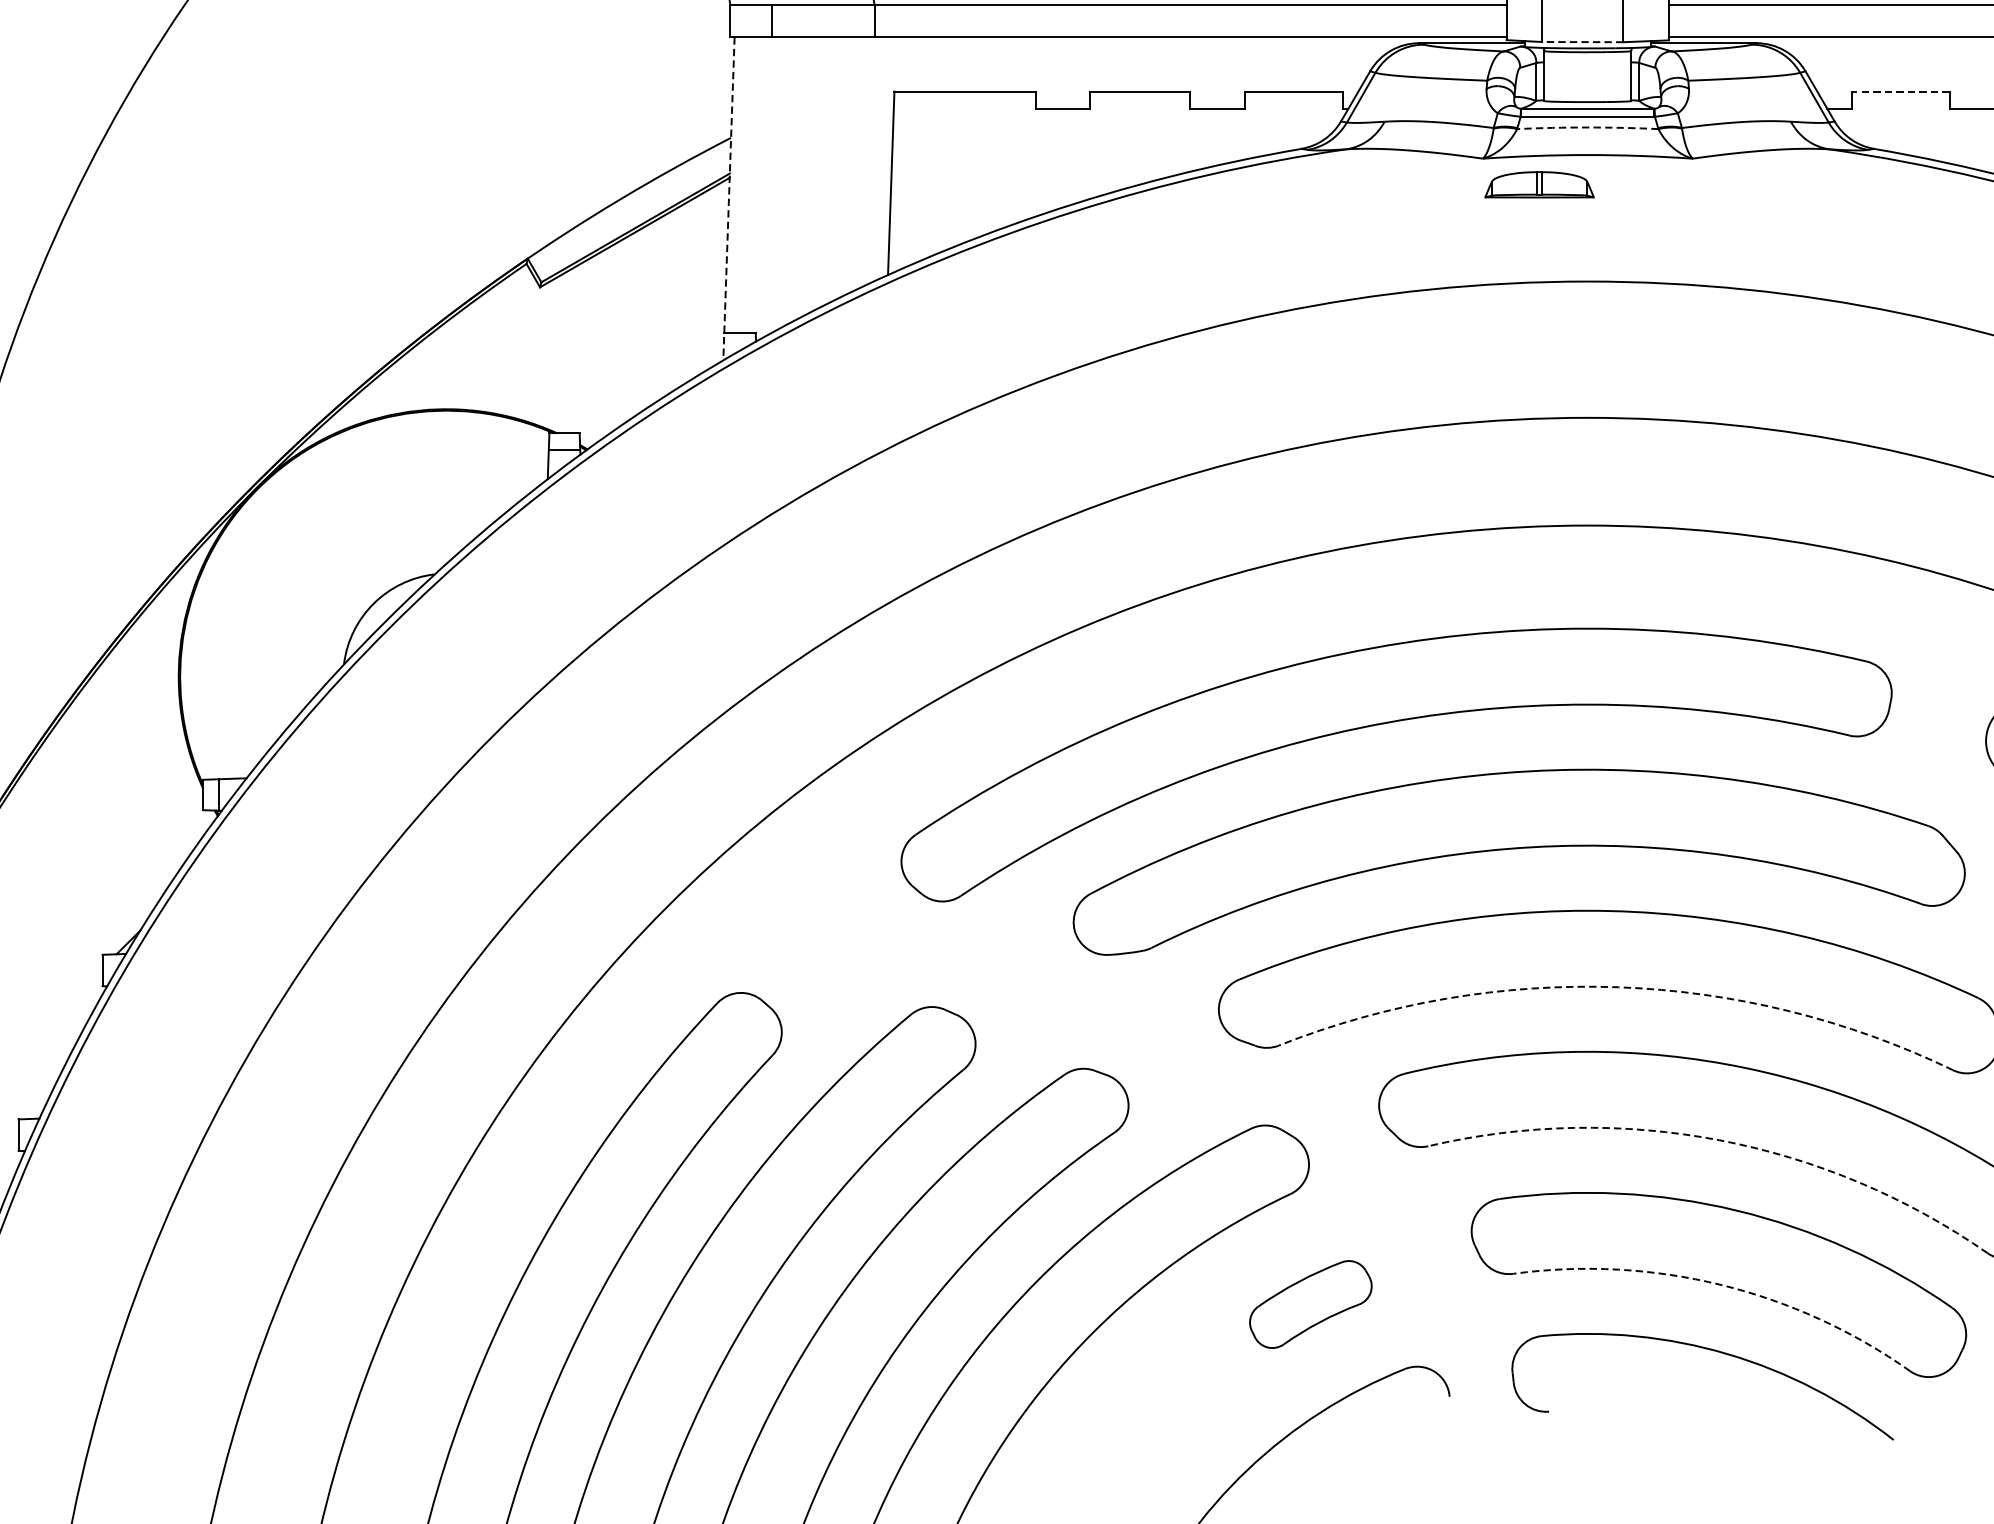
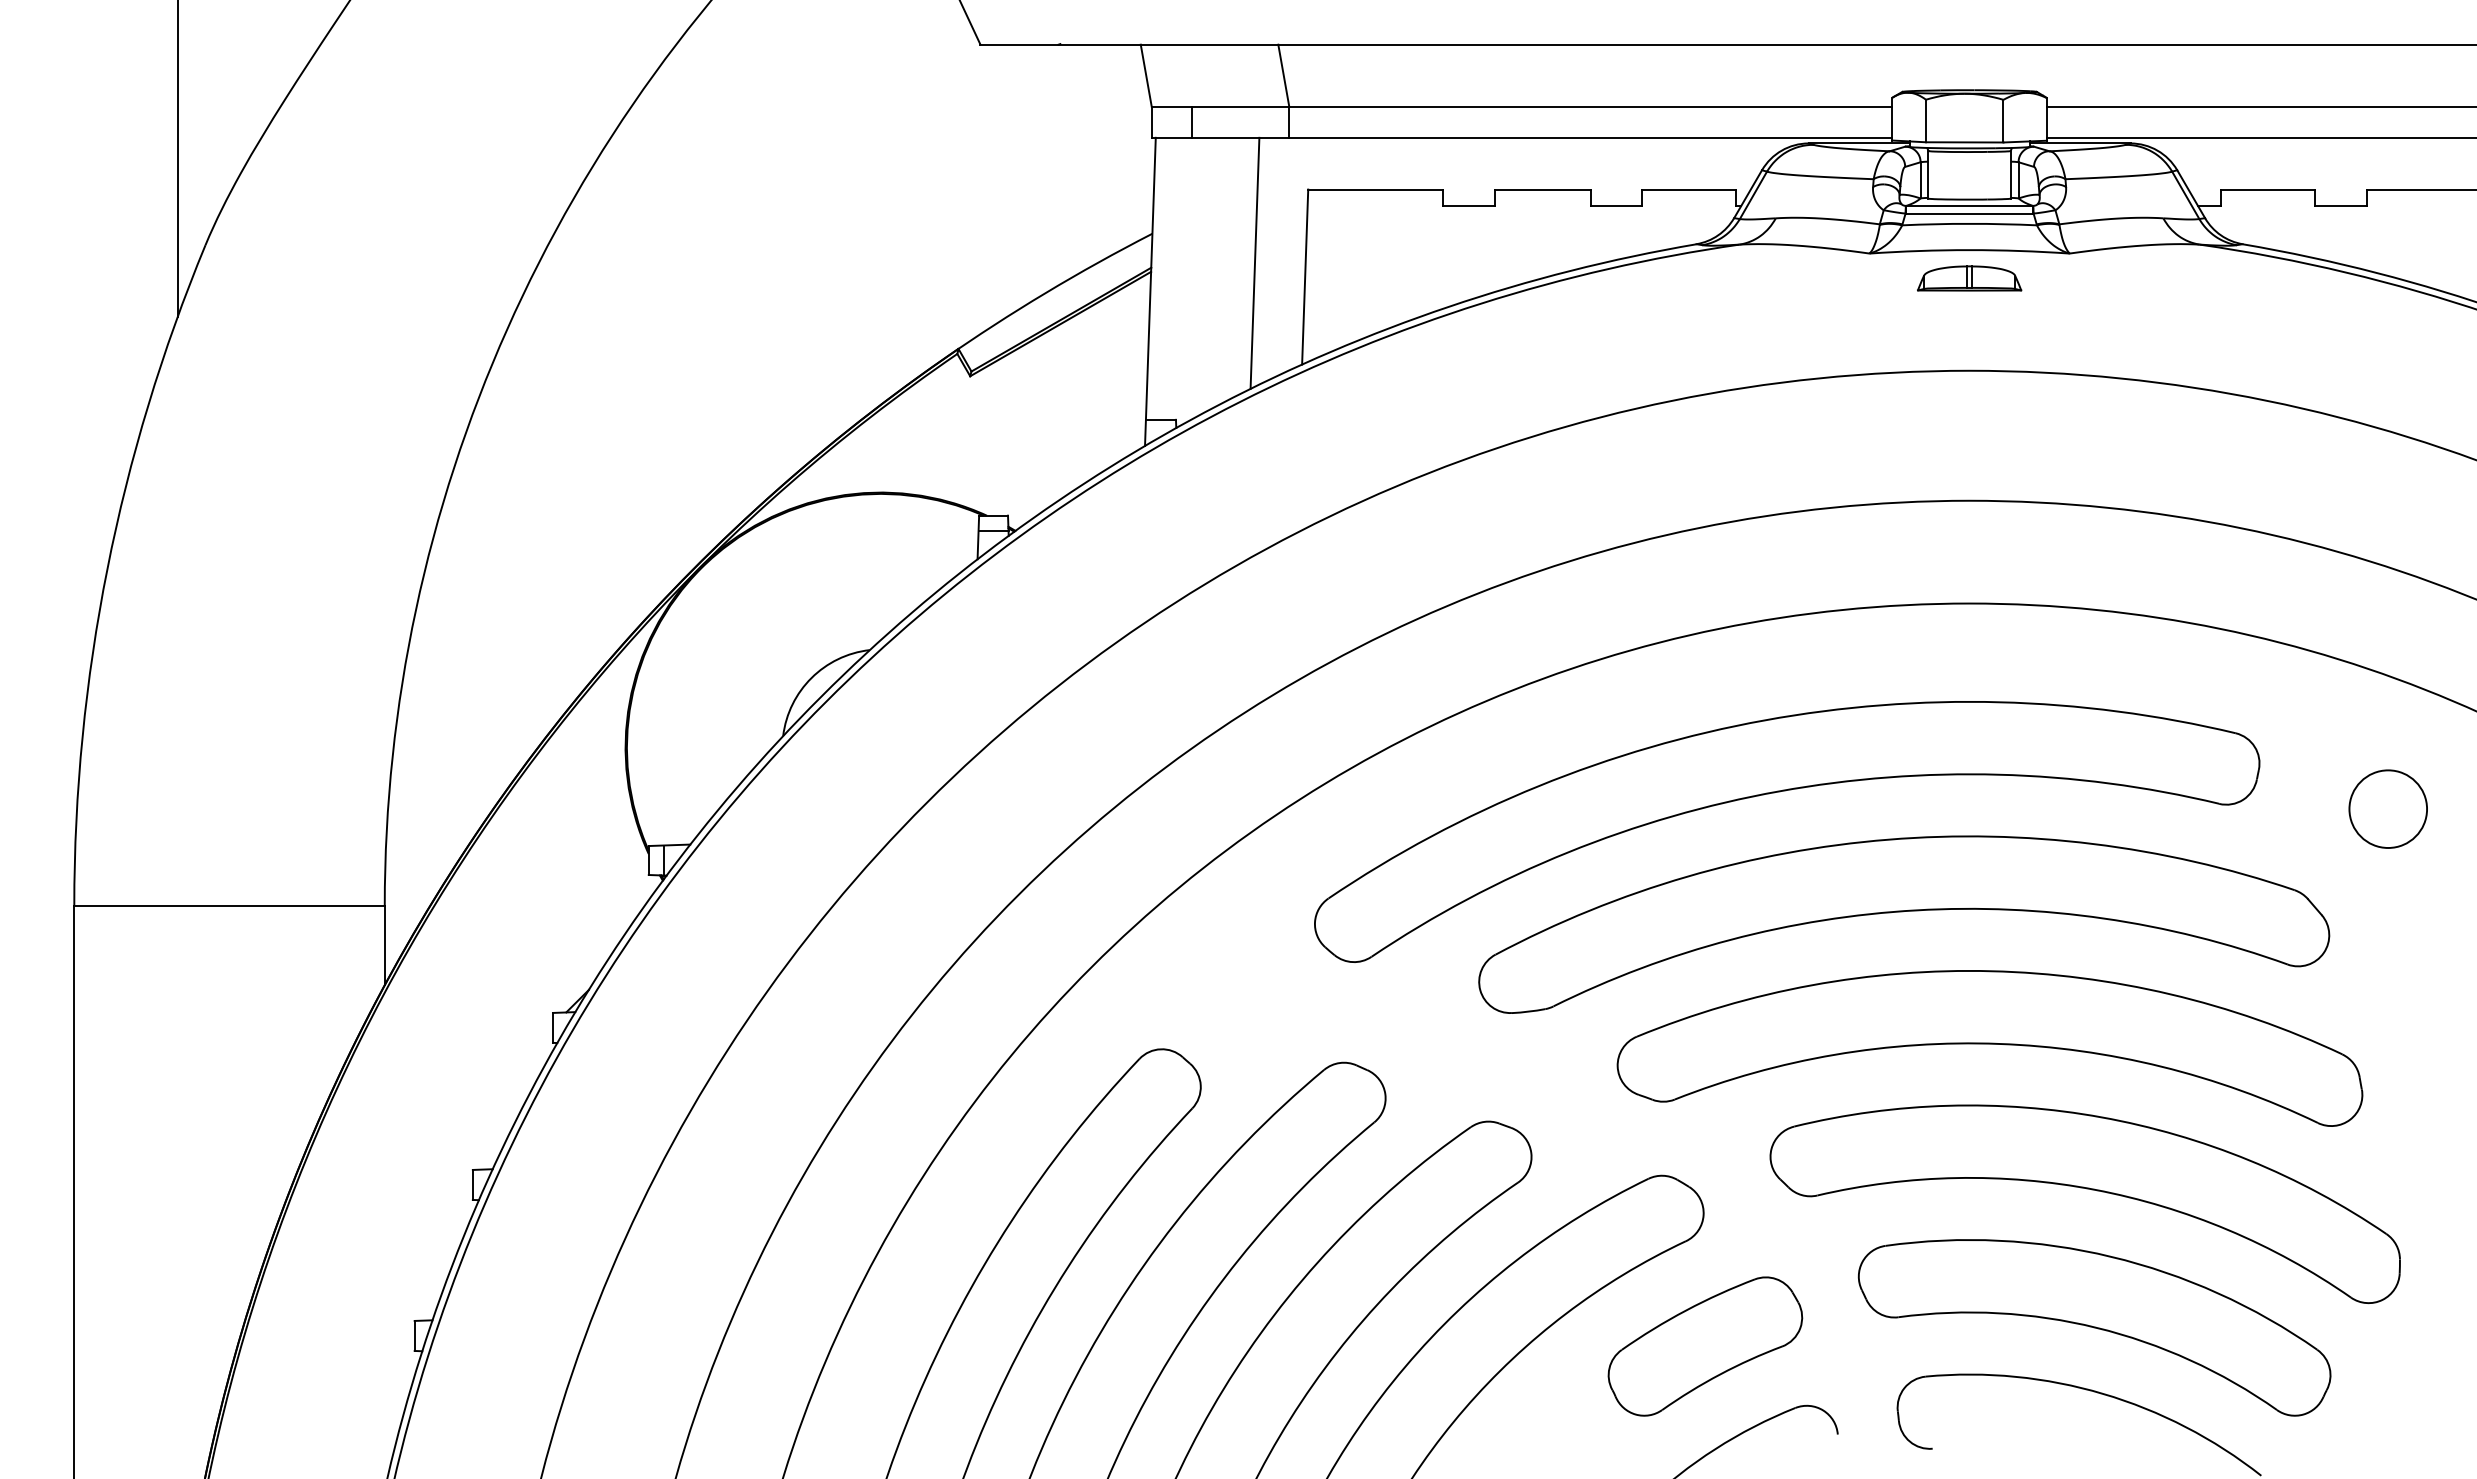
line: (1582, 42) -> (1964, 142), dashed -> solid
line: (1901, 91) -> (2268, 189), dashed -> solid
arc: (1587, 127) -> (1969, 223), dashed -> solid
line: (838, 168) -> (1254, 262), added
part: (1539, 184) -> (1969, 278), moved
line: (729, 199) -> (1150, 292), dashed -> solid
arc: (1618, 986) -> (1998, 1043), dashed -> solid
arc: (1719, 1139) -> (2095, 1189), dashed -> solid
arc: (1720, 1284) -> (2096, 1327), dashed -> solid
part: (1310, 1304) -> (1705, 1346), size x1.67

